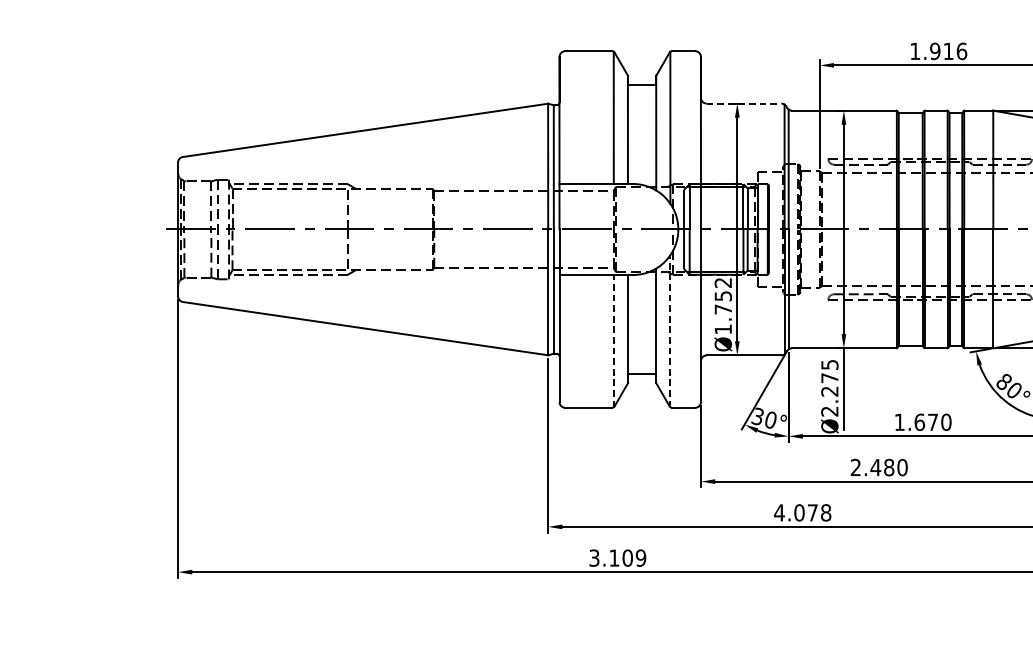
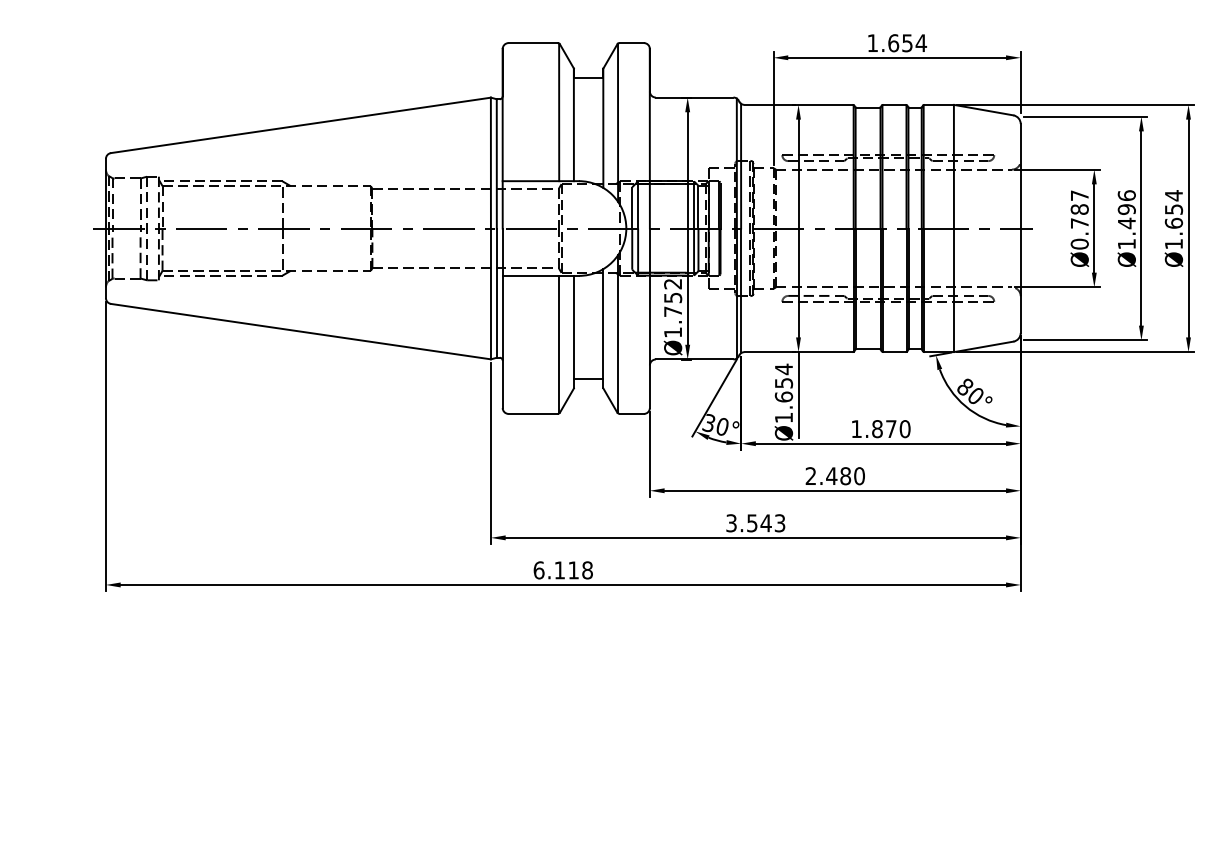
text: (948, 51) -> (907, 43), 1.916 -> 1.654
line: (743, 103) -> (694, 97), dashed -> solid
line: (670, 330) -> (618, 333), dashed -> solid
line: (614, 340) -> (559, 344), dashed -> solid
text: (829, 388) -> (783, 393), Ø2.275 -> Ø1.654
text: (919, 421) -> (877, 428), 1.670 -> 1.870
text: (802, 513) -> (755, 523), 4.078 -> 3.543
text: (616, 558) -> (562, 570), 3.109 -> 6.118

